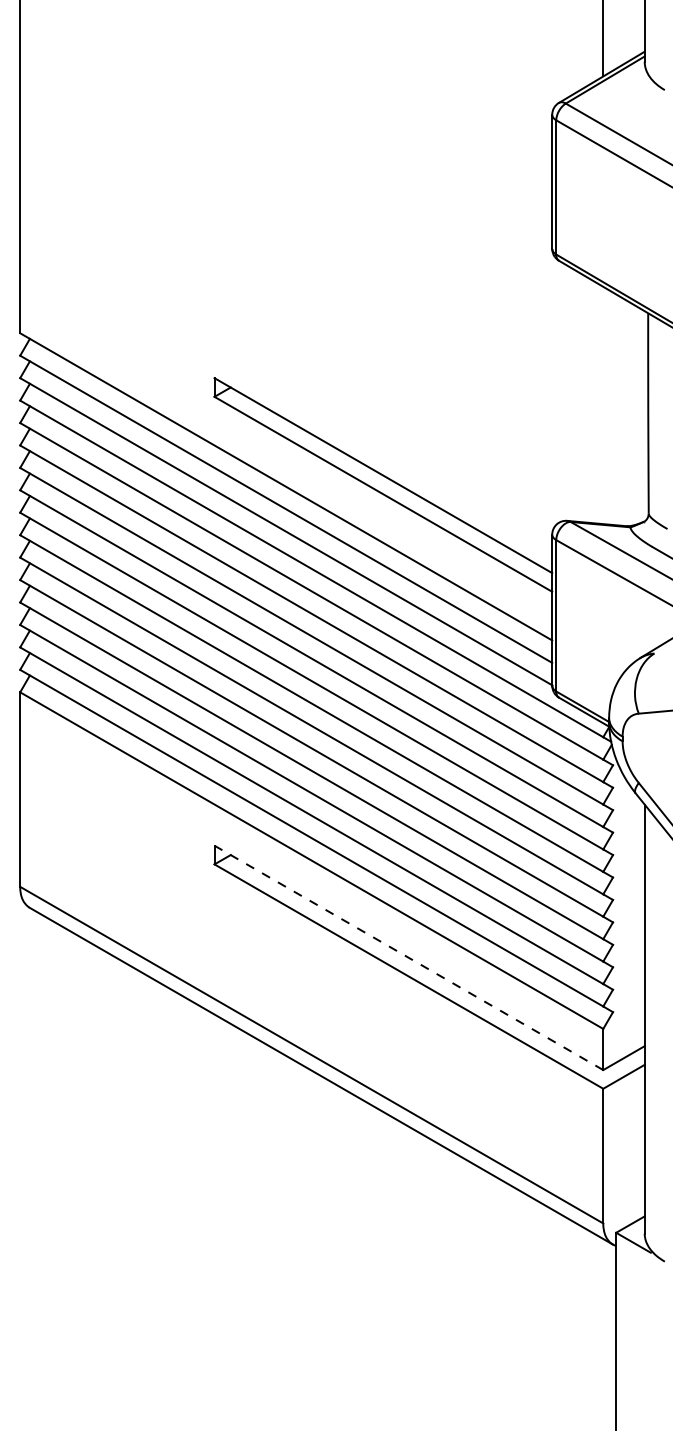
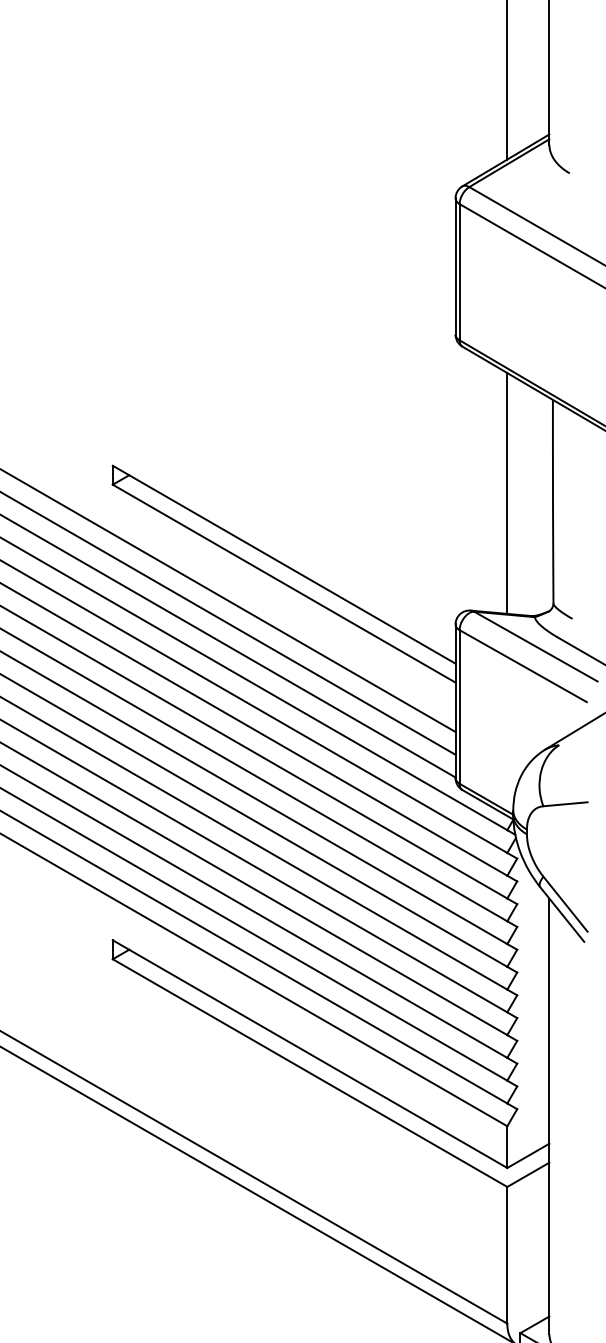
line: (603, 405) -> (507, 493), added
line: (408, 957) -> (309, 1053), dashed -> solid

